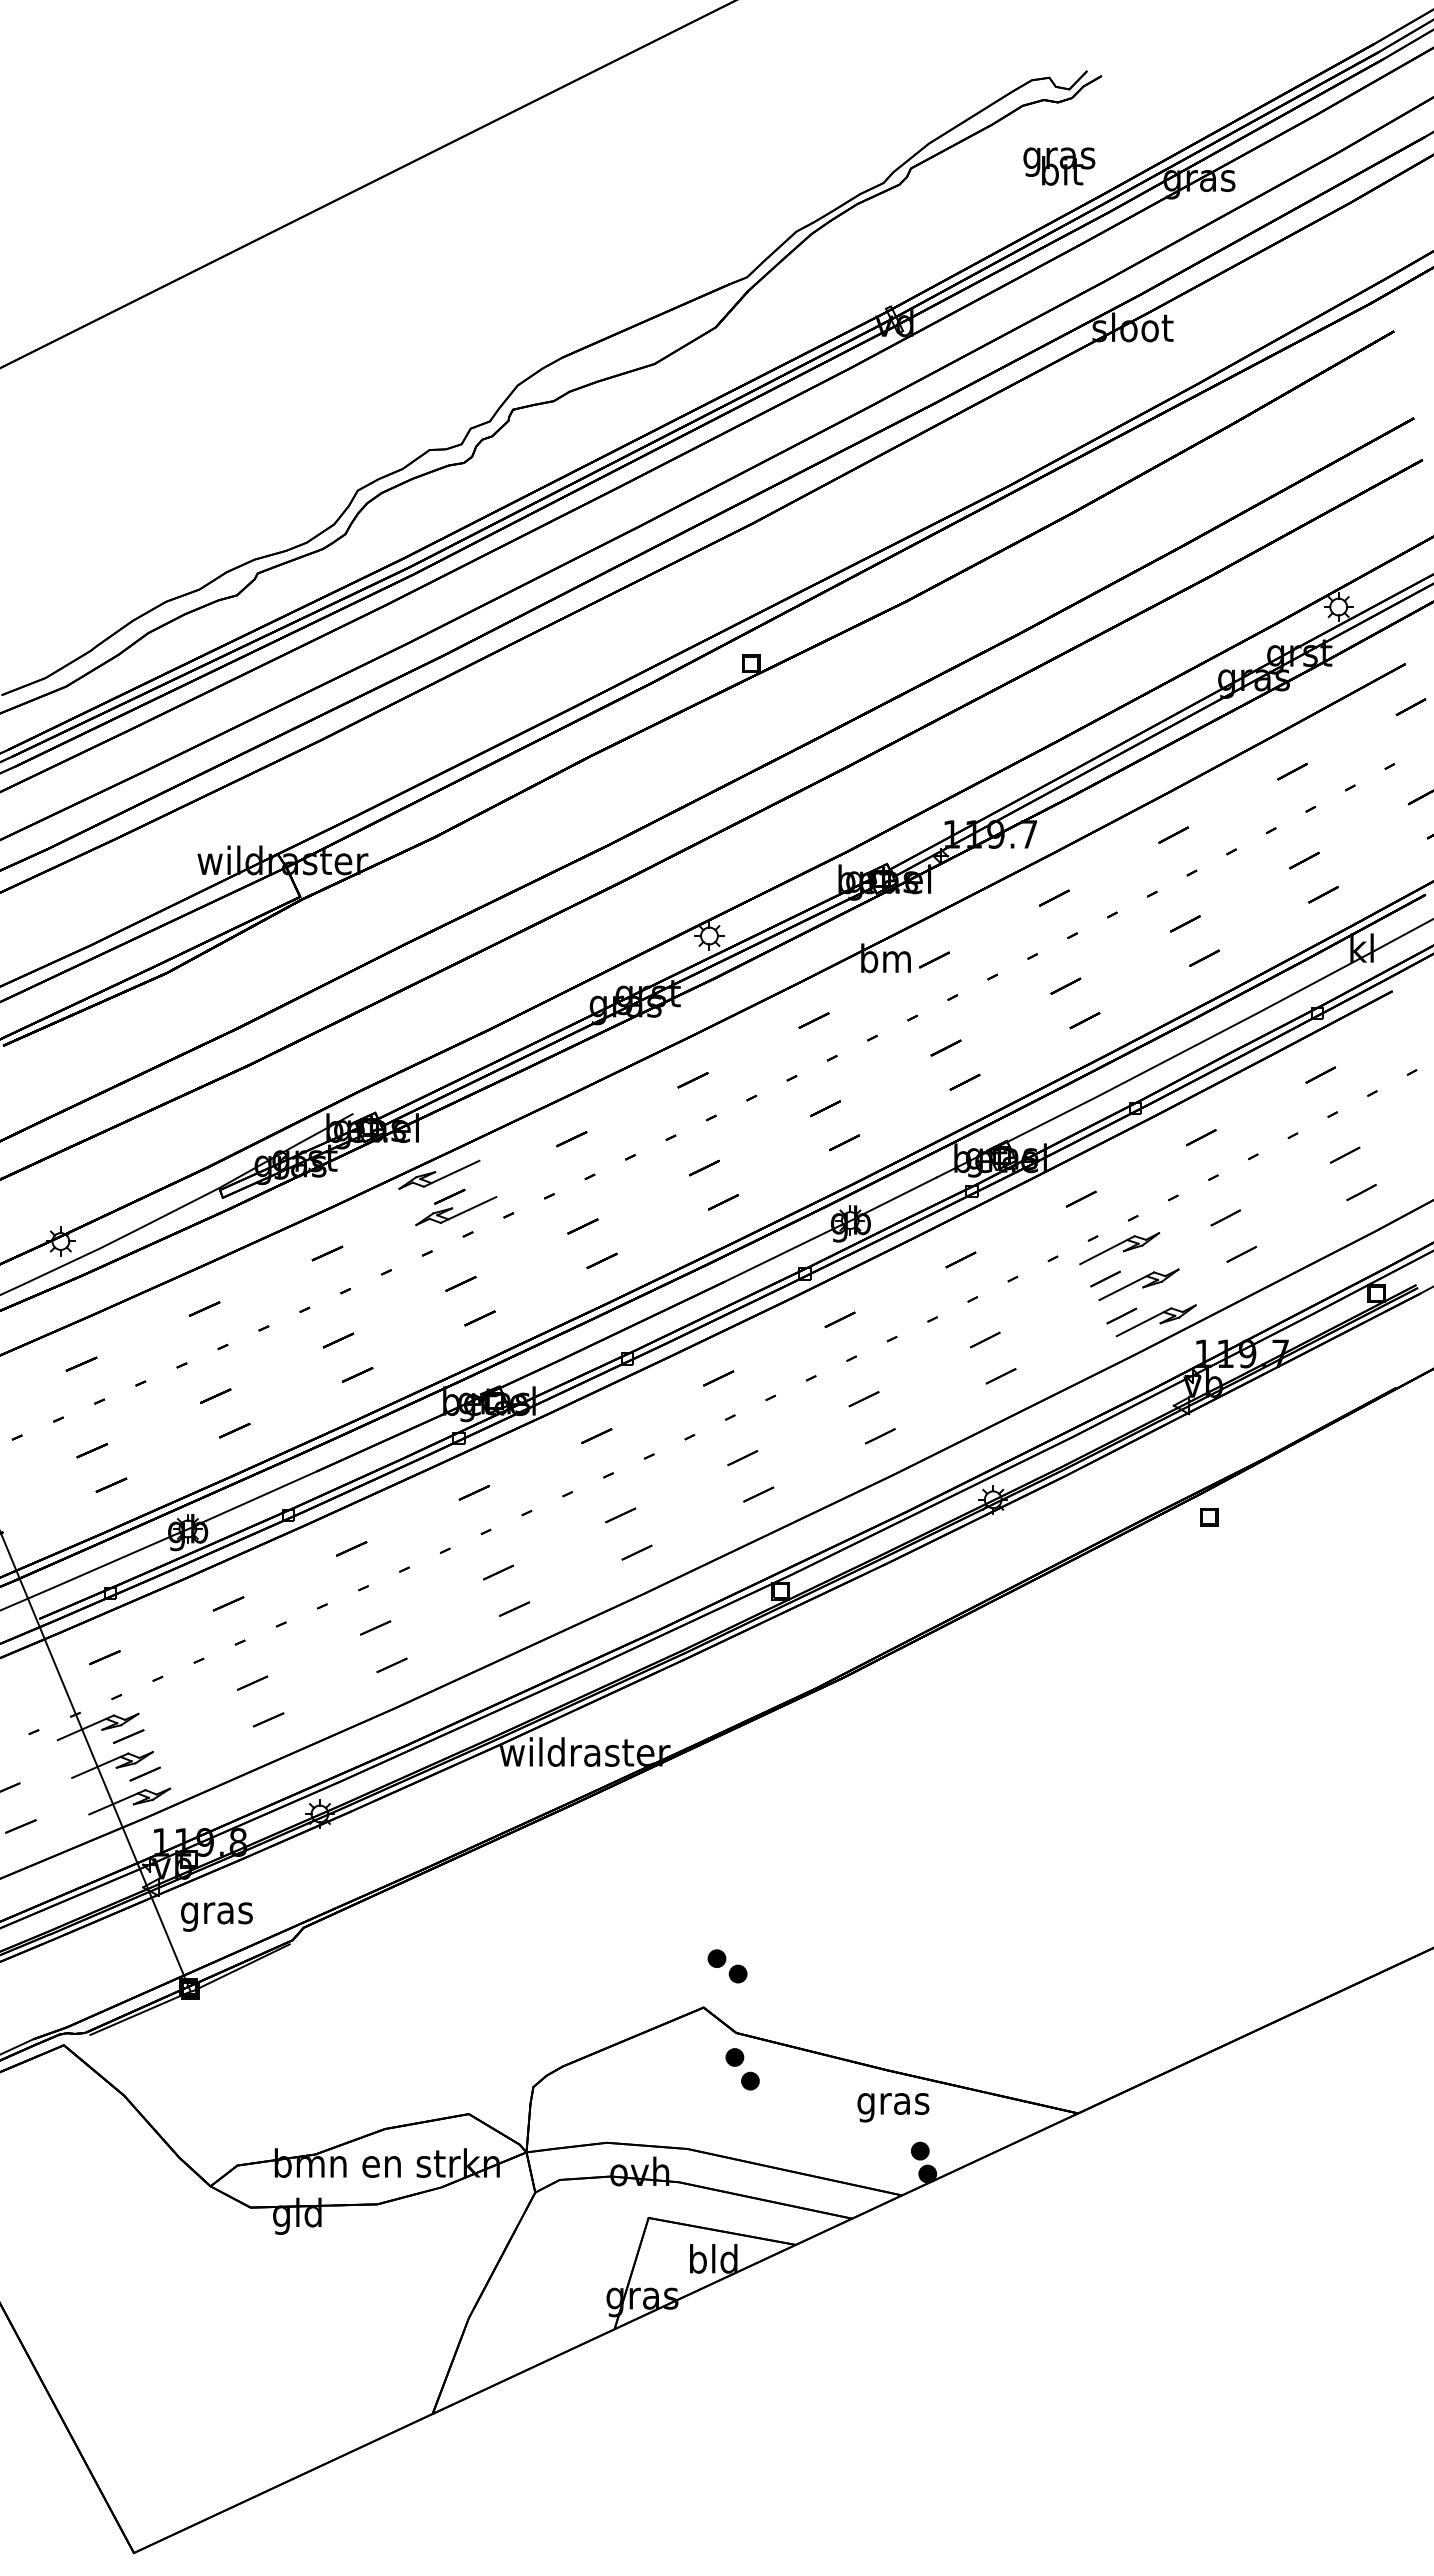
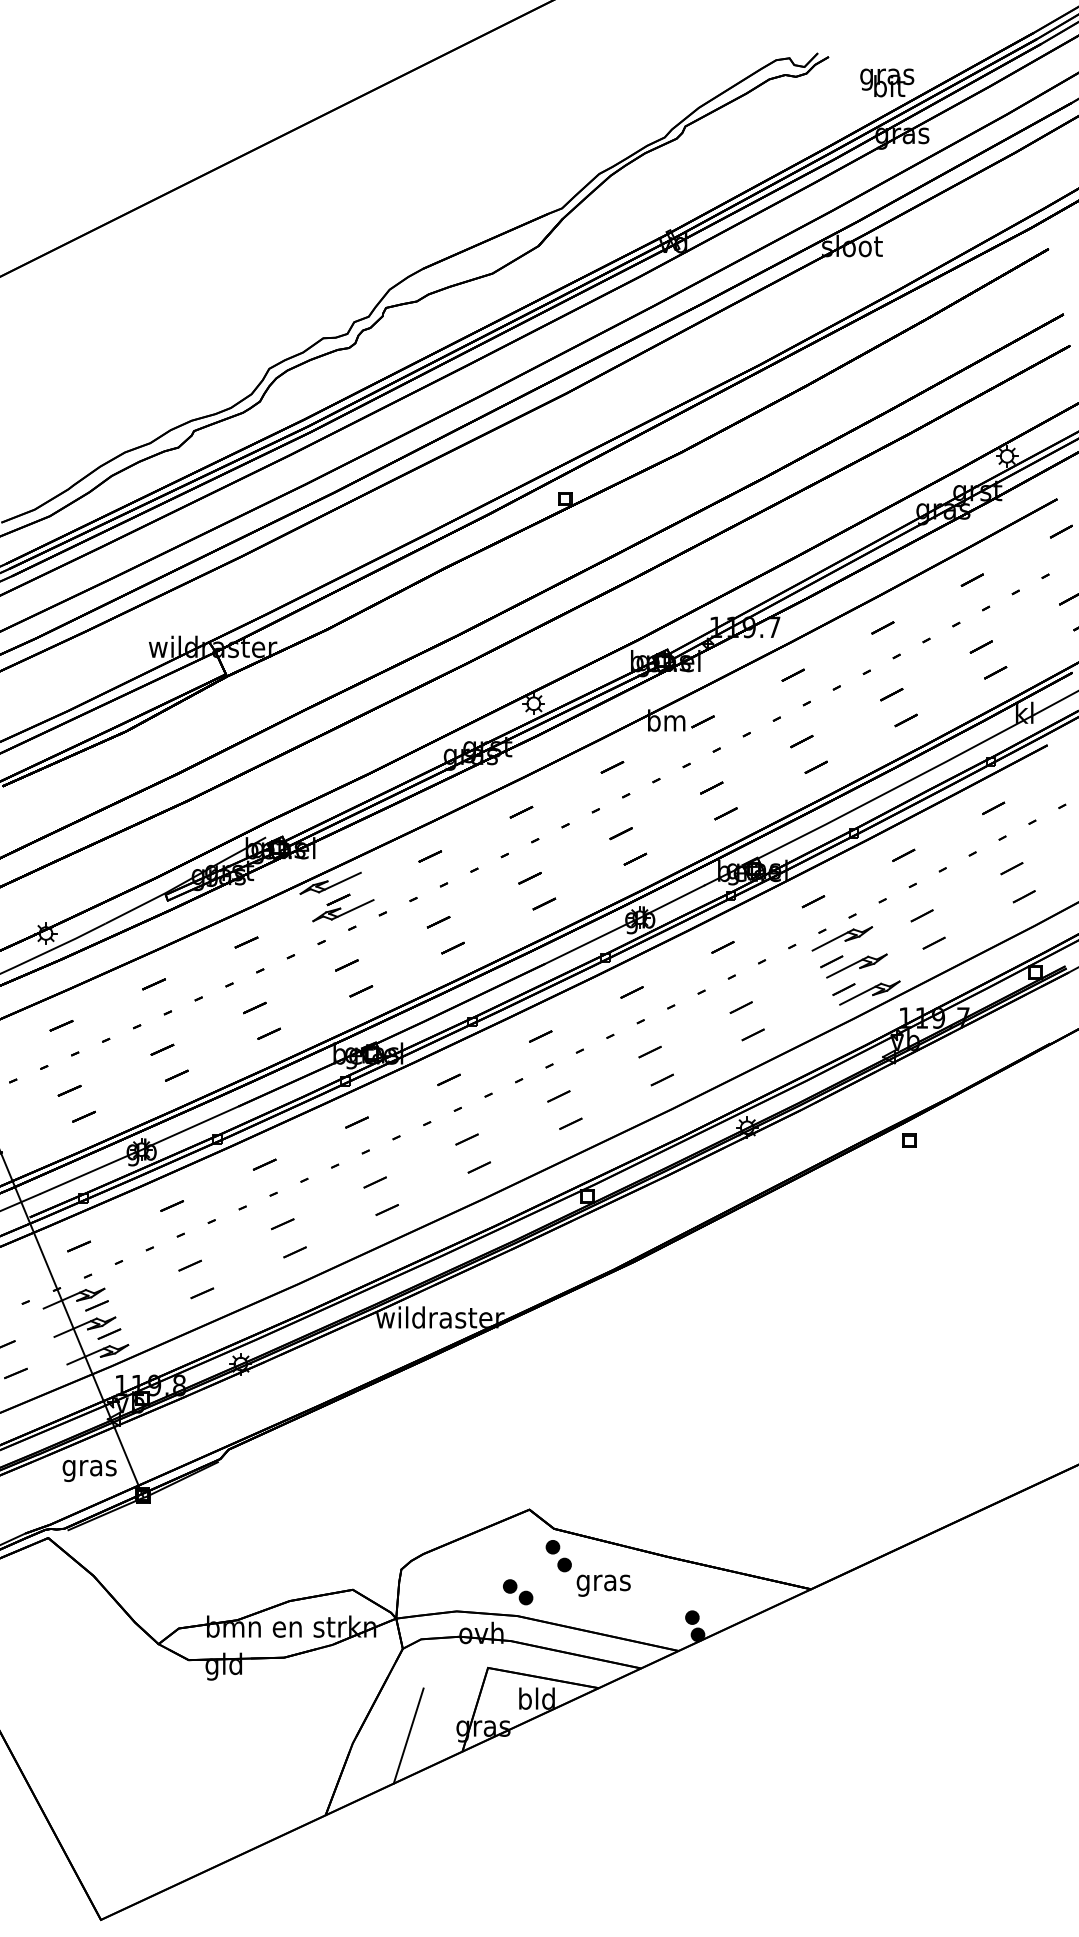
text: (1059, 166) -> (887, 82), moved
text: (216, 1916) -> (89, 1470), moved
part: (727, 1966) -> (518, 1592), moved
text: (893, 2107) -> (603, 1585), moved
line: (542, 2308) -> (408, 1736), added

